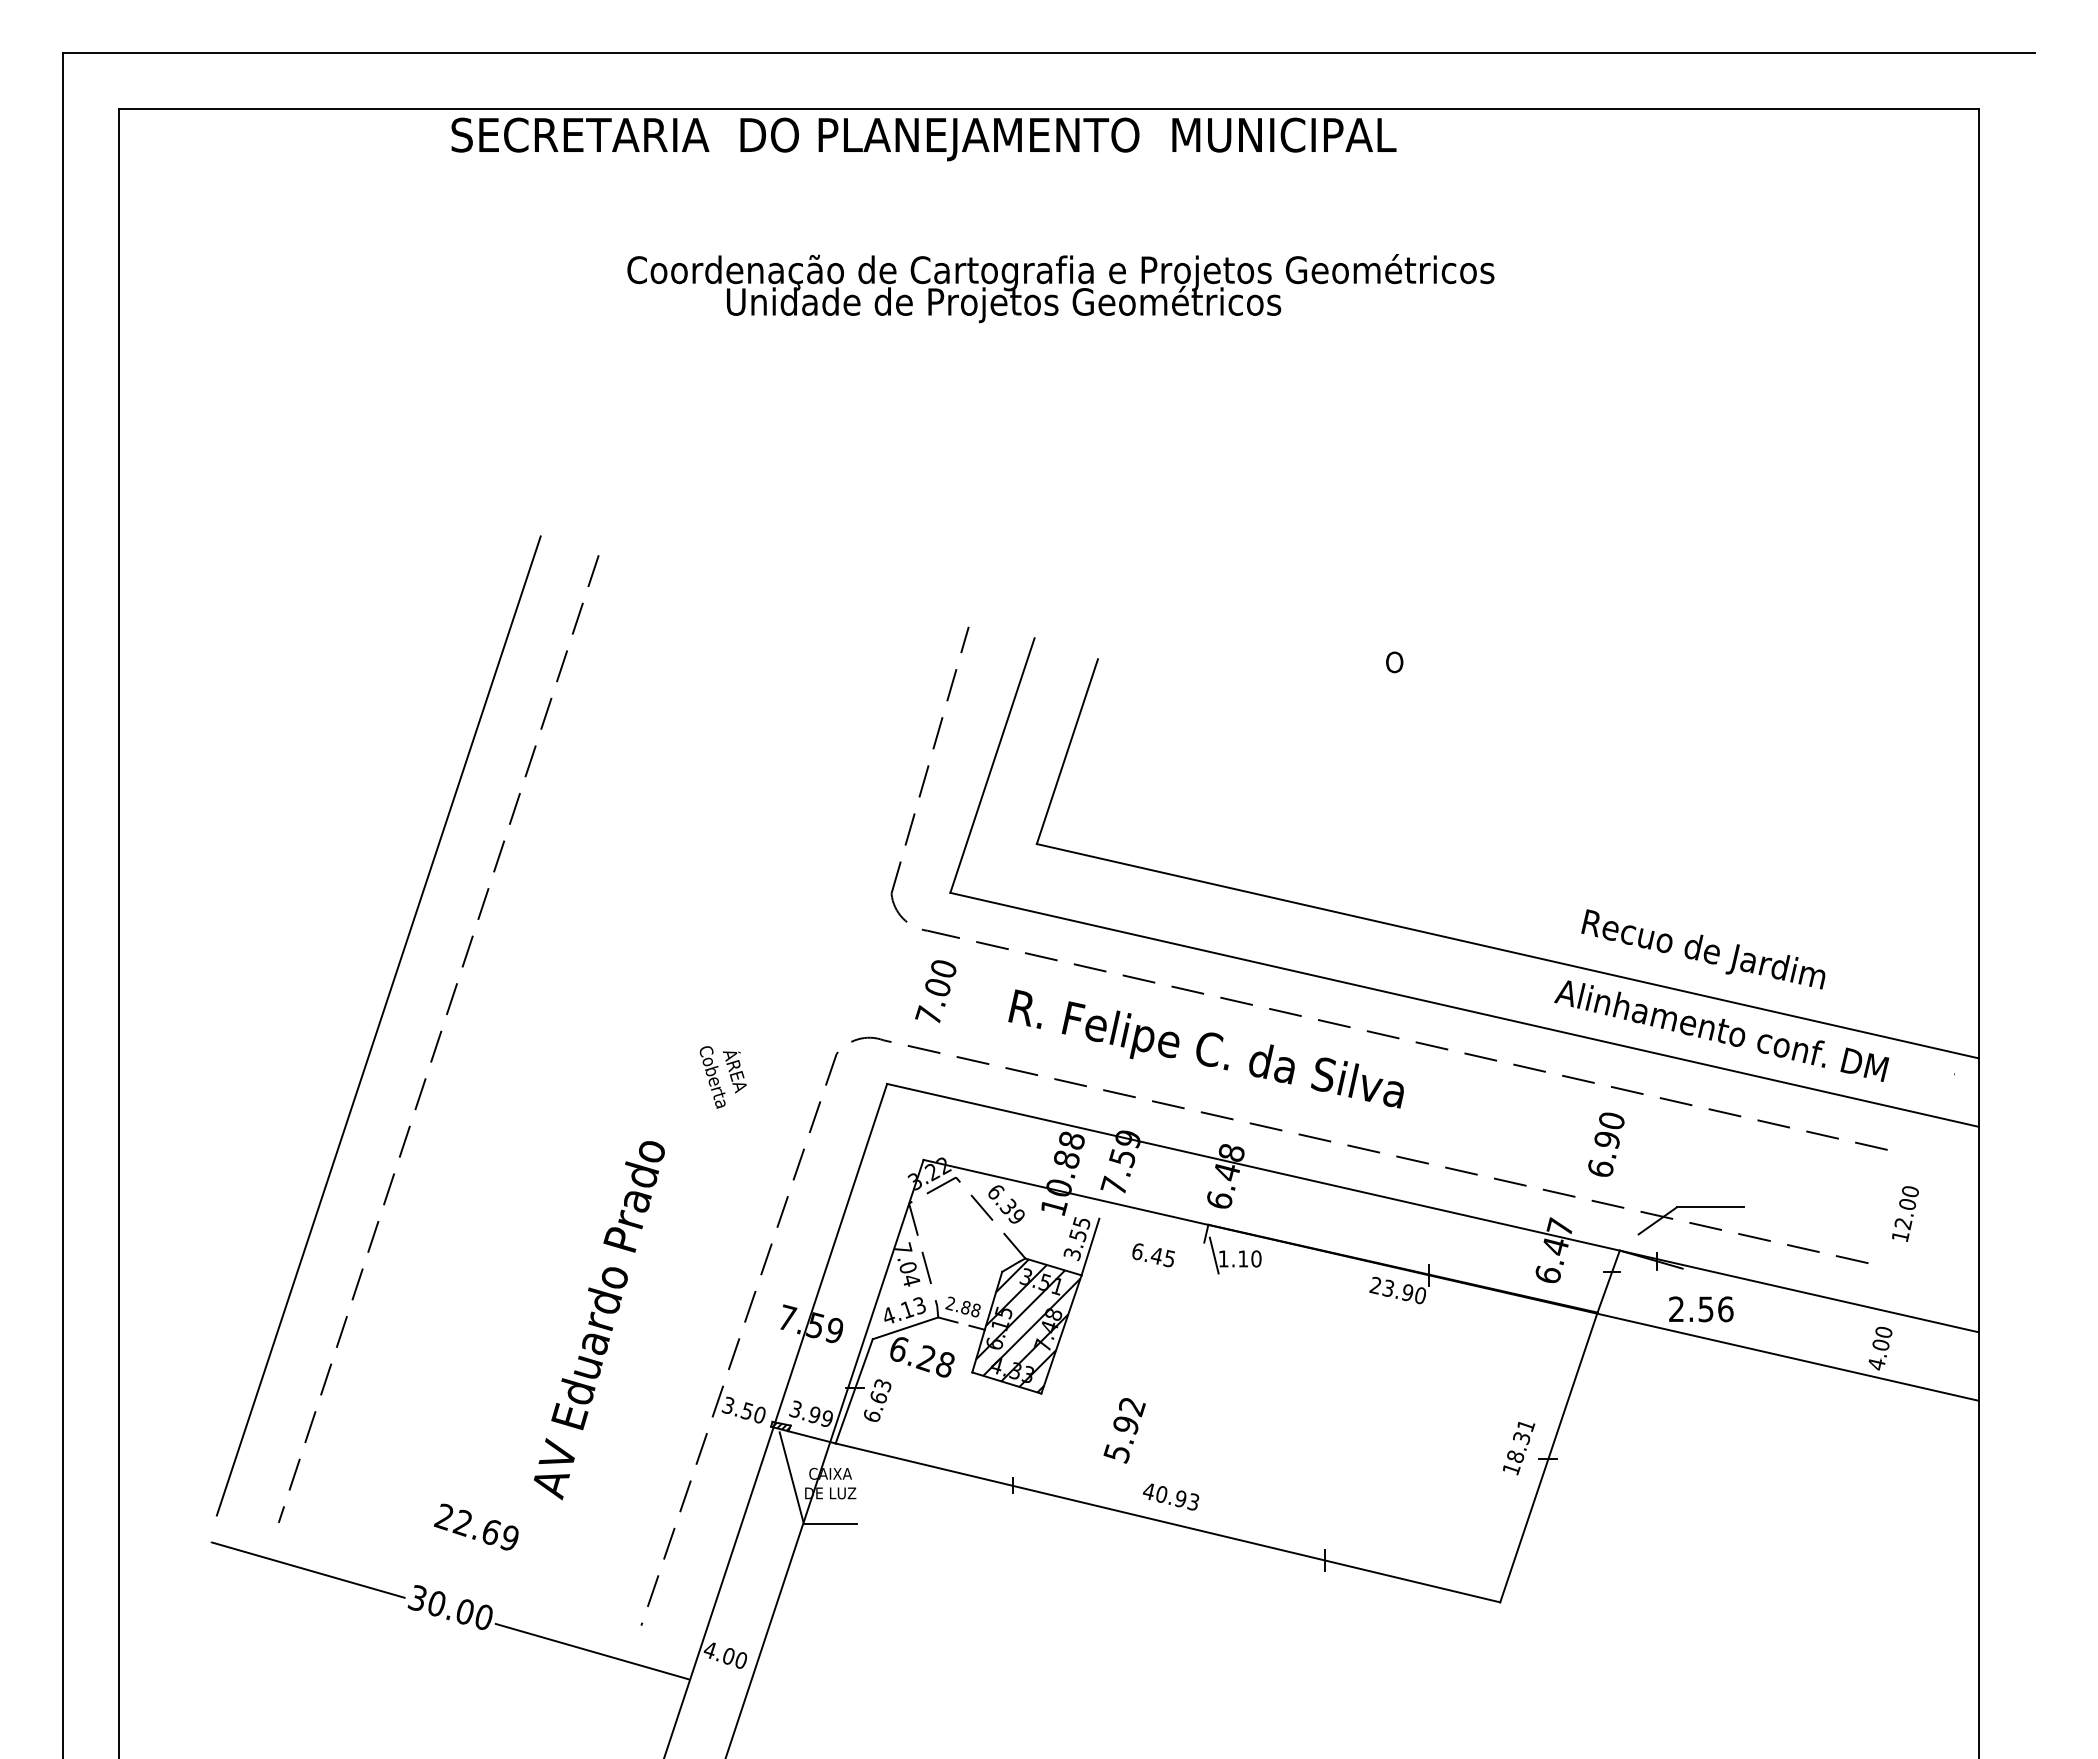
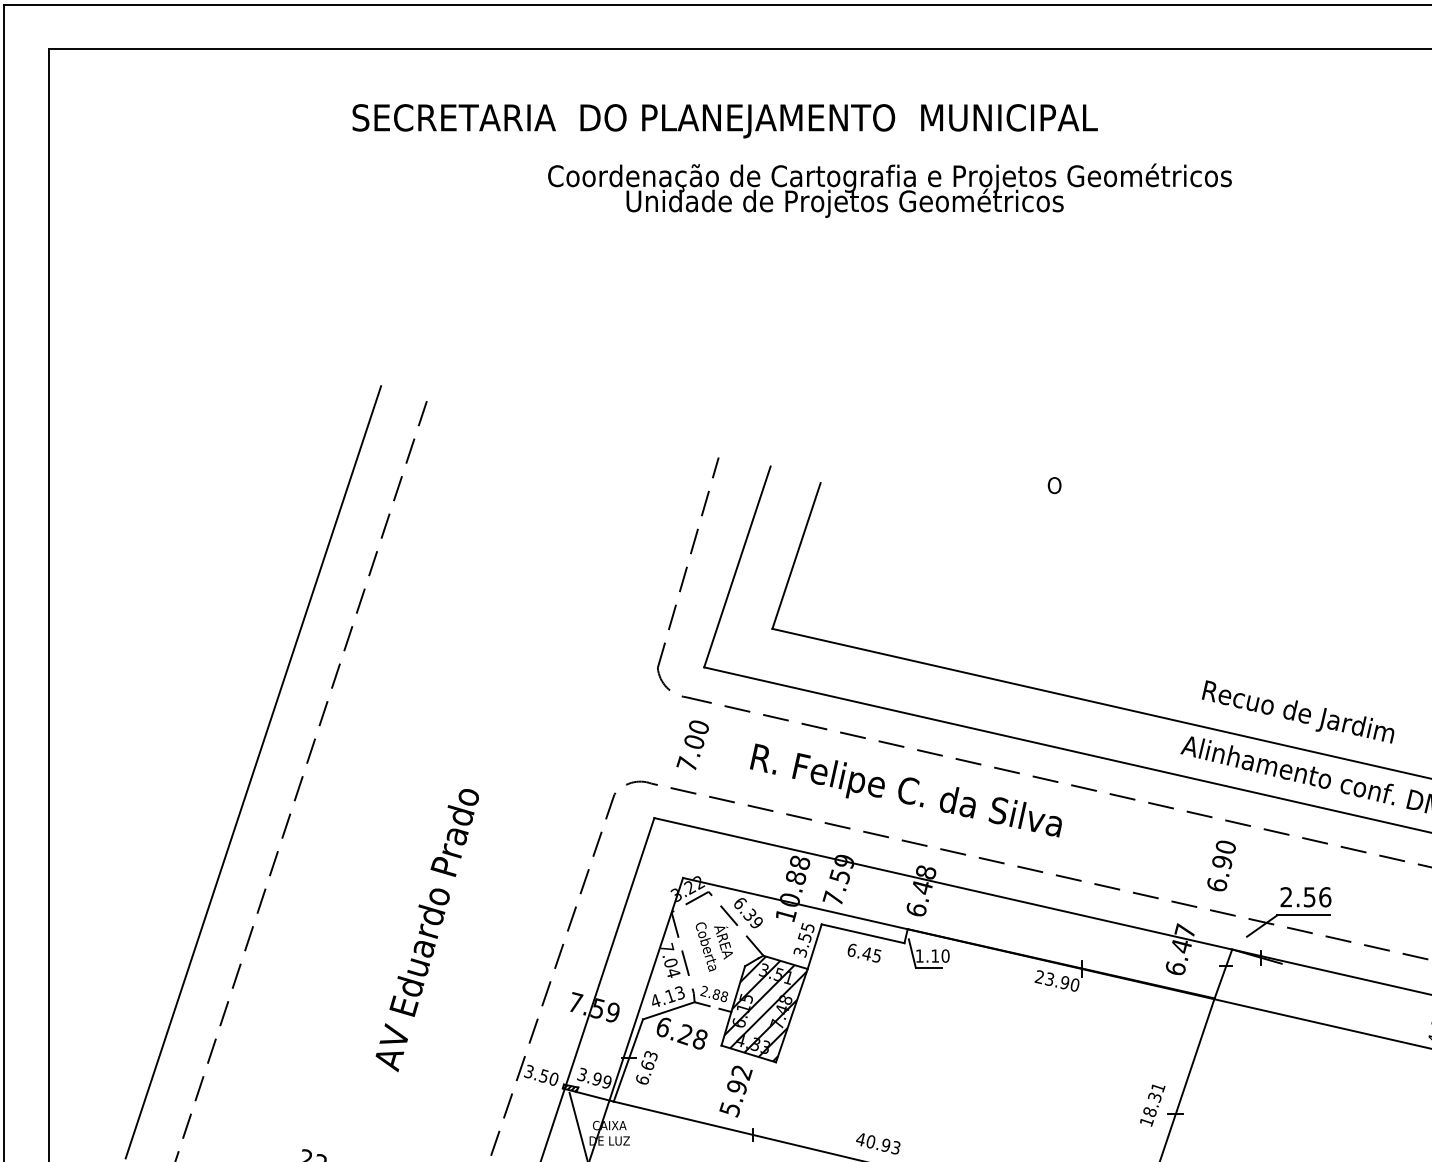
text: (923, 139) -> (724, 121), moved
text: (1060, 288) -> (889, 190), moved
text: (722, 1077) -> (713, 947), moved
line: (1151, 1230) -> (862, 933), added
line: (1234, 1273) -> (928, 967), added
text: (1701, 1309) -> (1306, 897), moved
text: (599, 1320) -> (427, 930), moved
text: (1124, 1430) -> (735, 1091), moved

